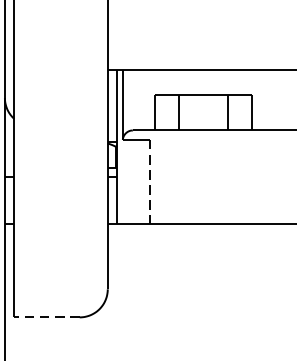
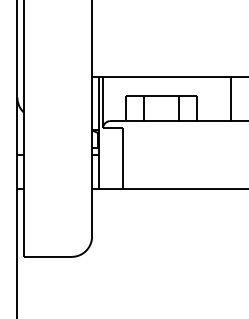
line: (149, 181) -> (122, 158), dashed -> solid
line: (46, 316) -> (47, 256), dashed -> solid

